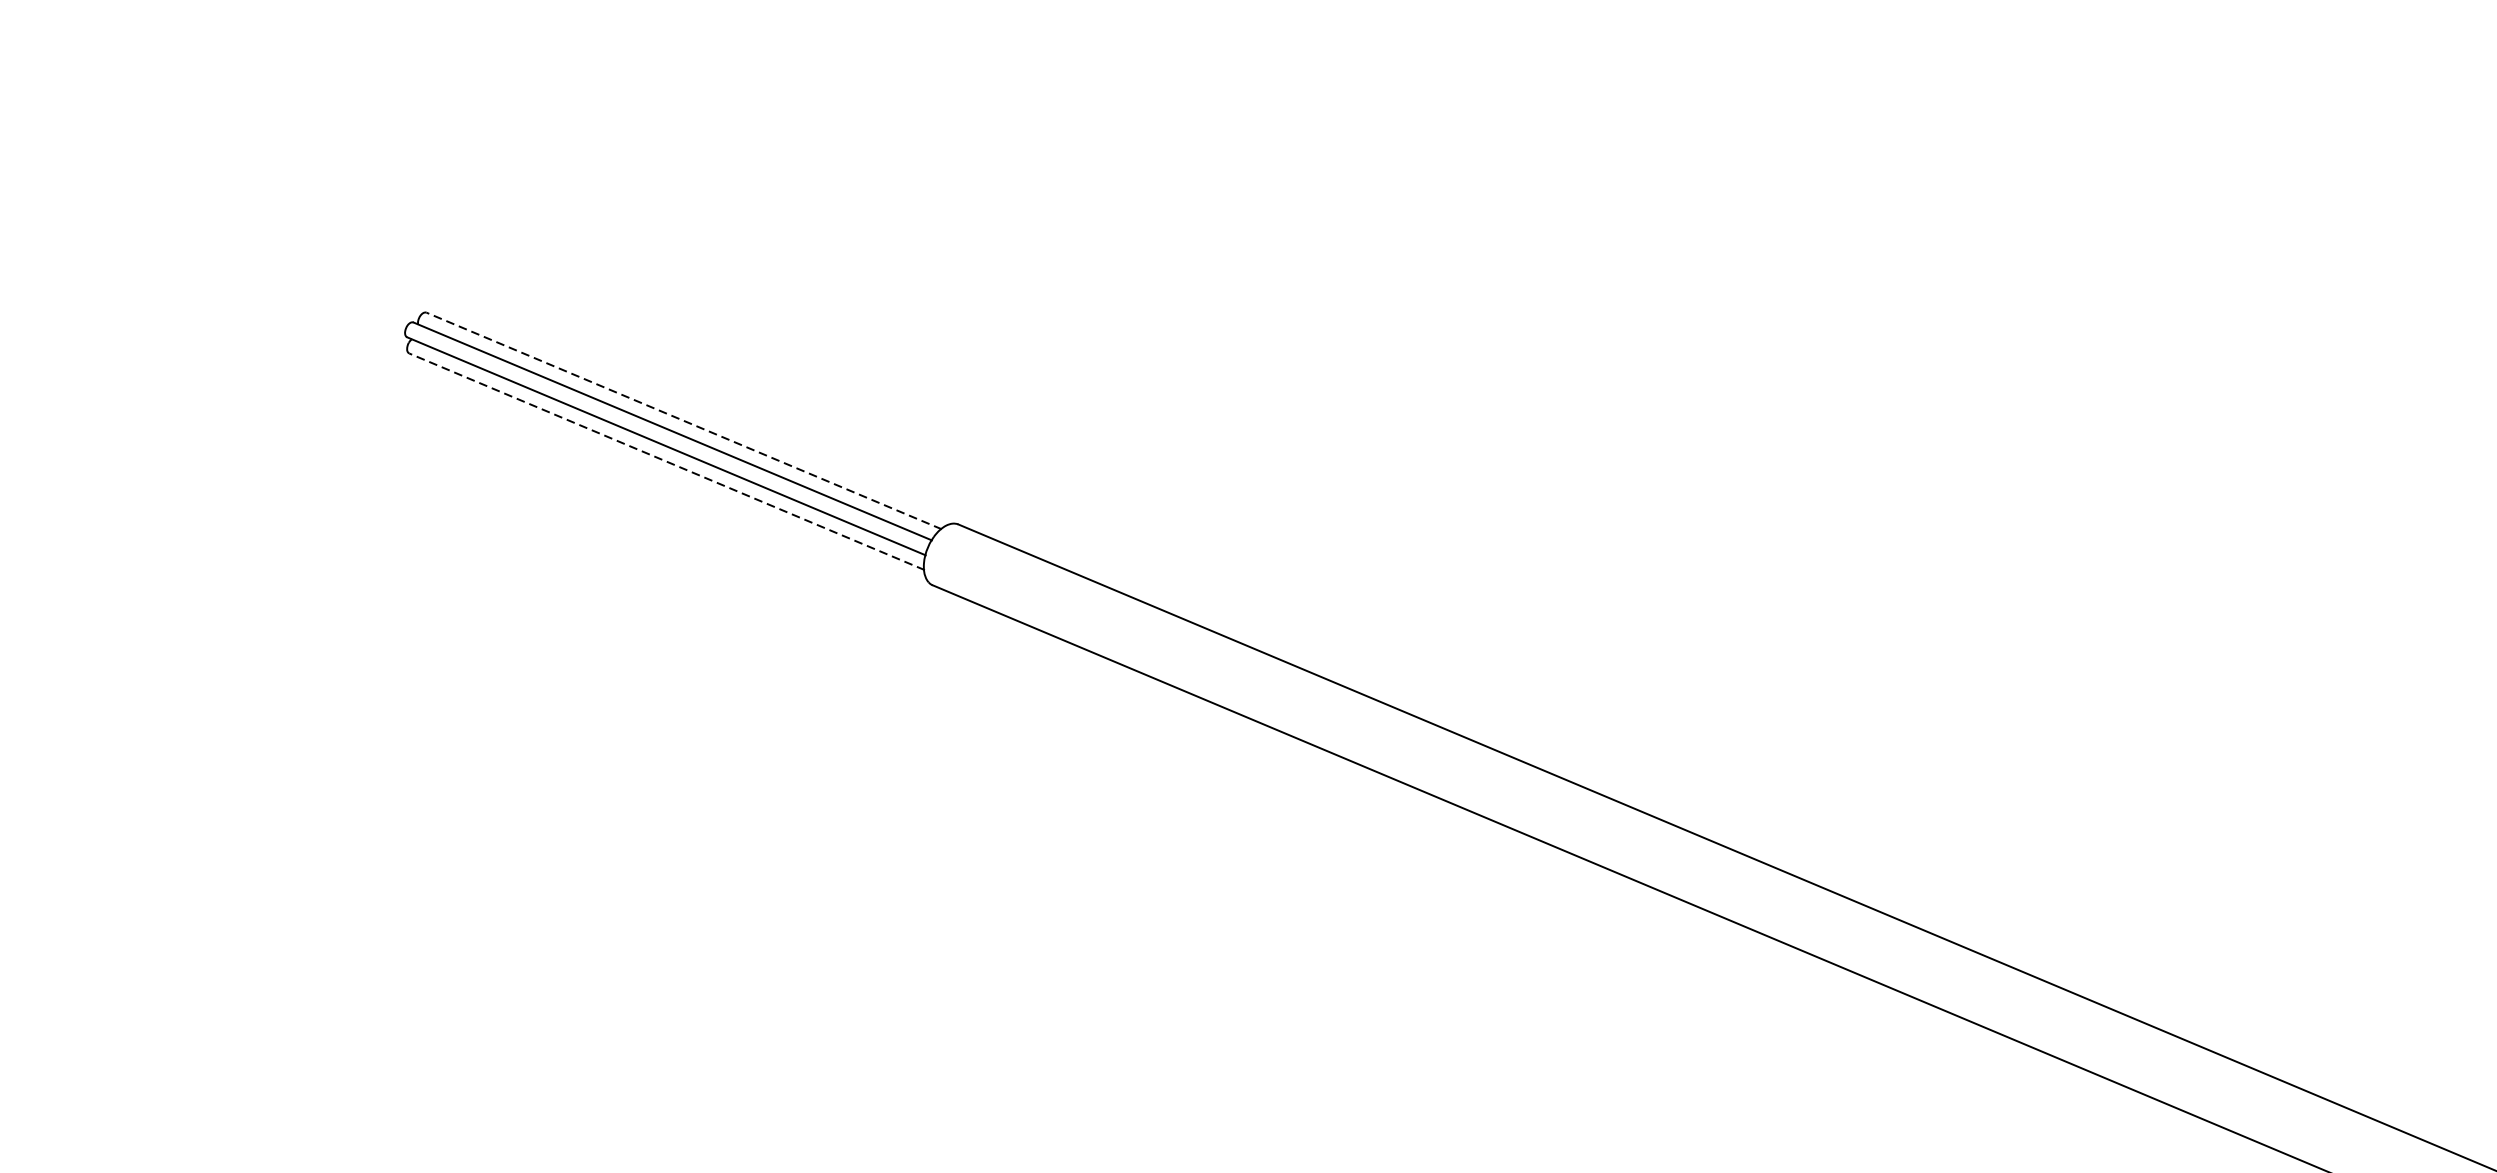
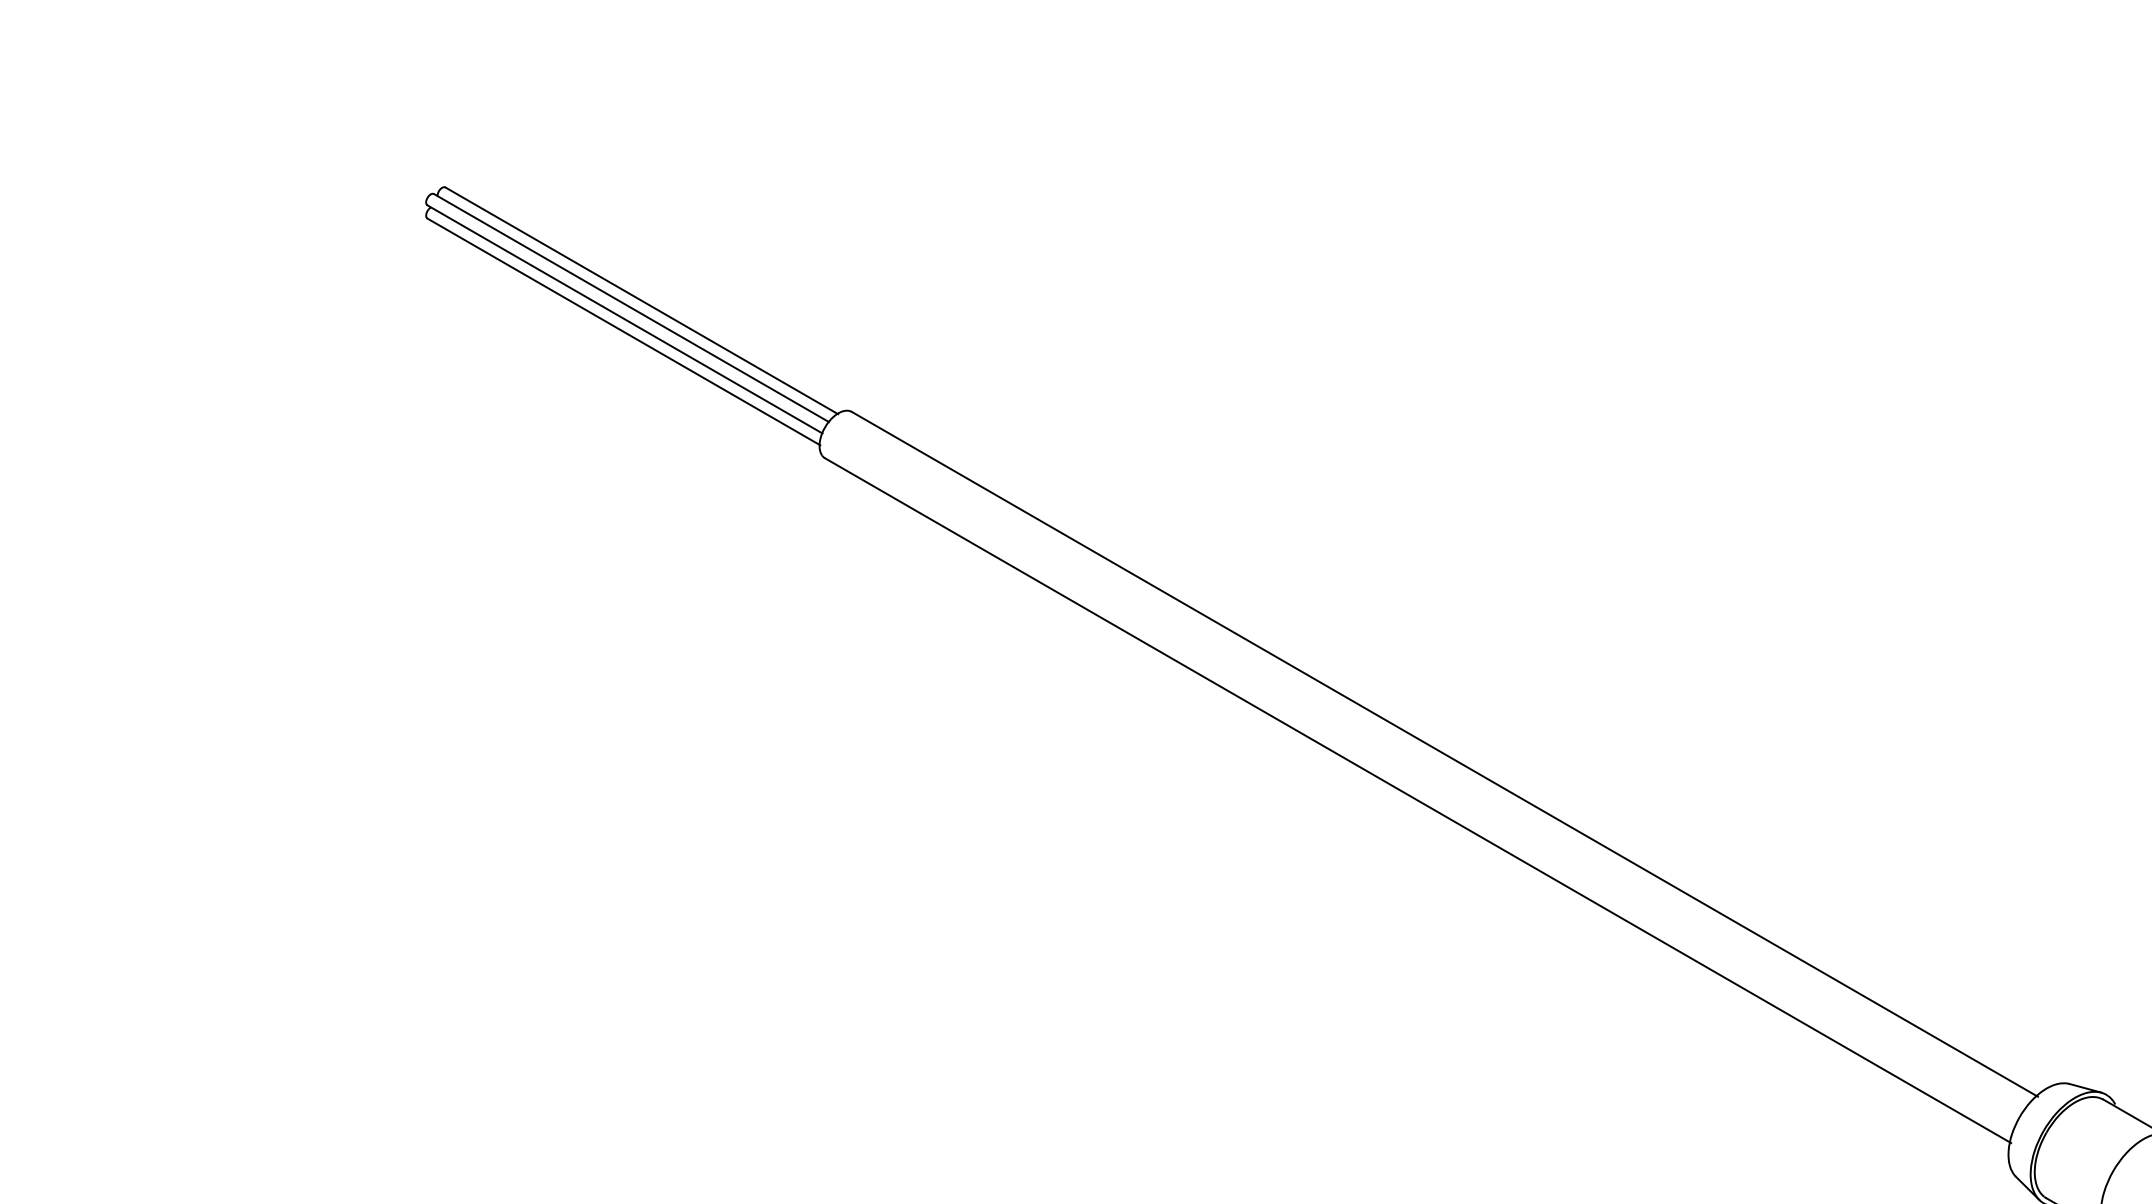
line: (683, 420) -> (641, 300), dashed -> solid
line: (666, 461) -> (623, 331), dashed -> solid

